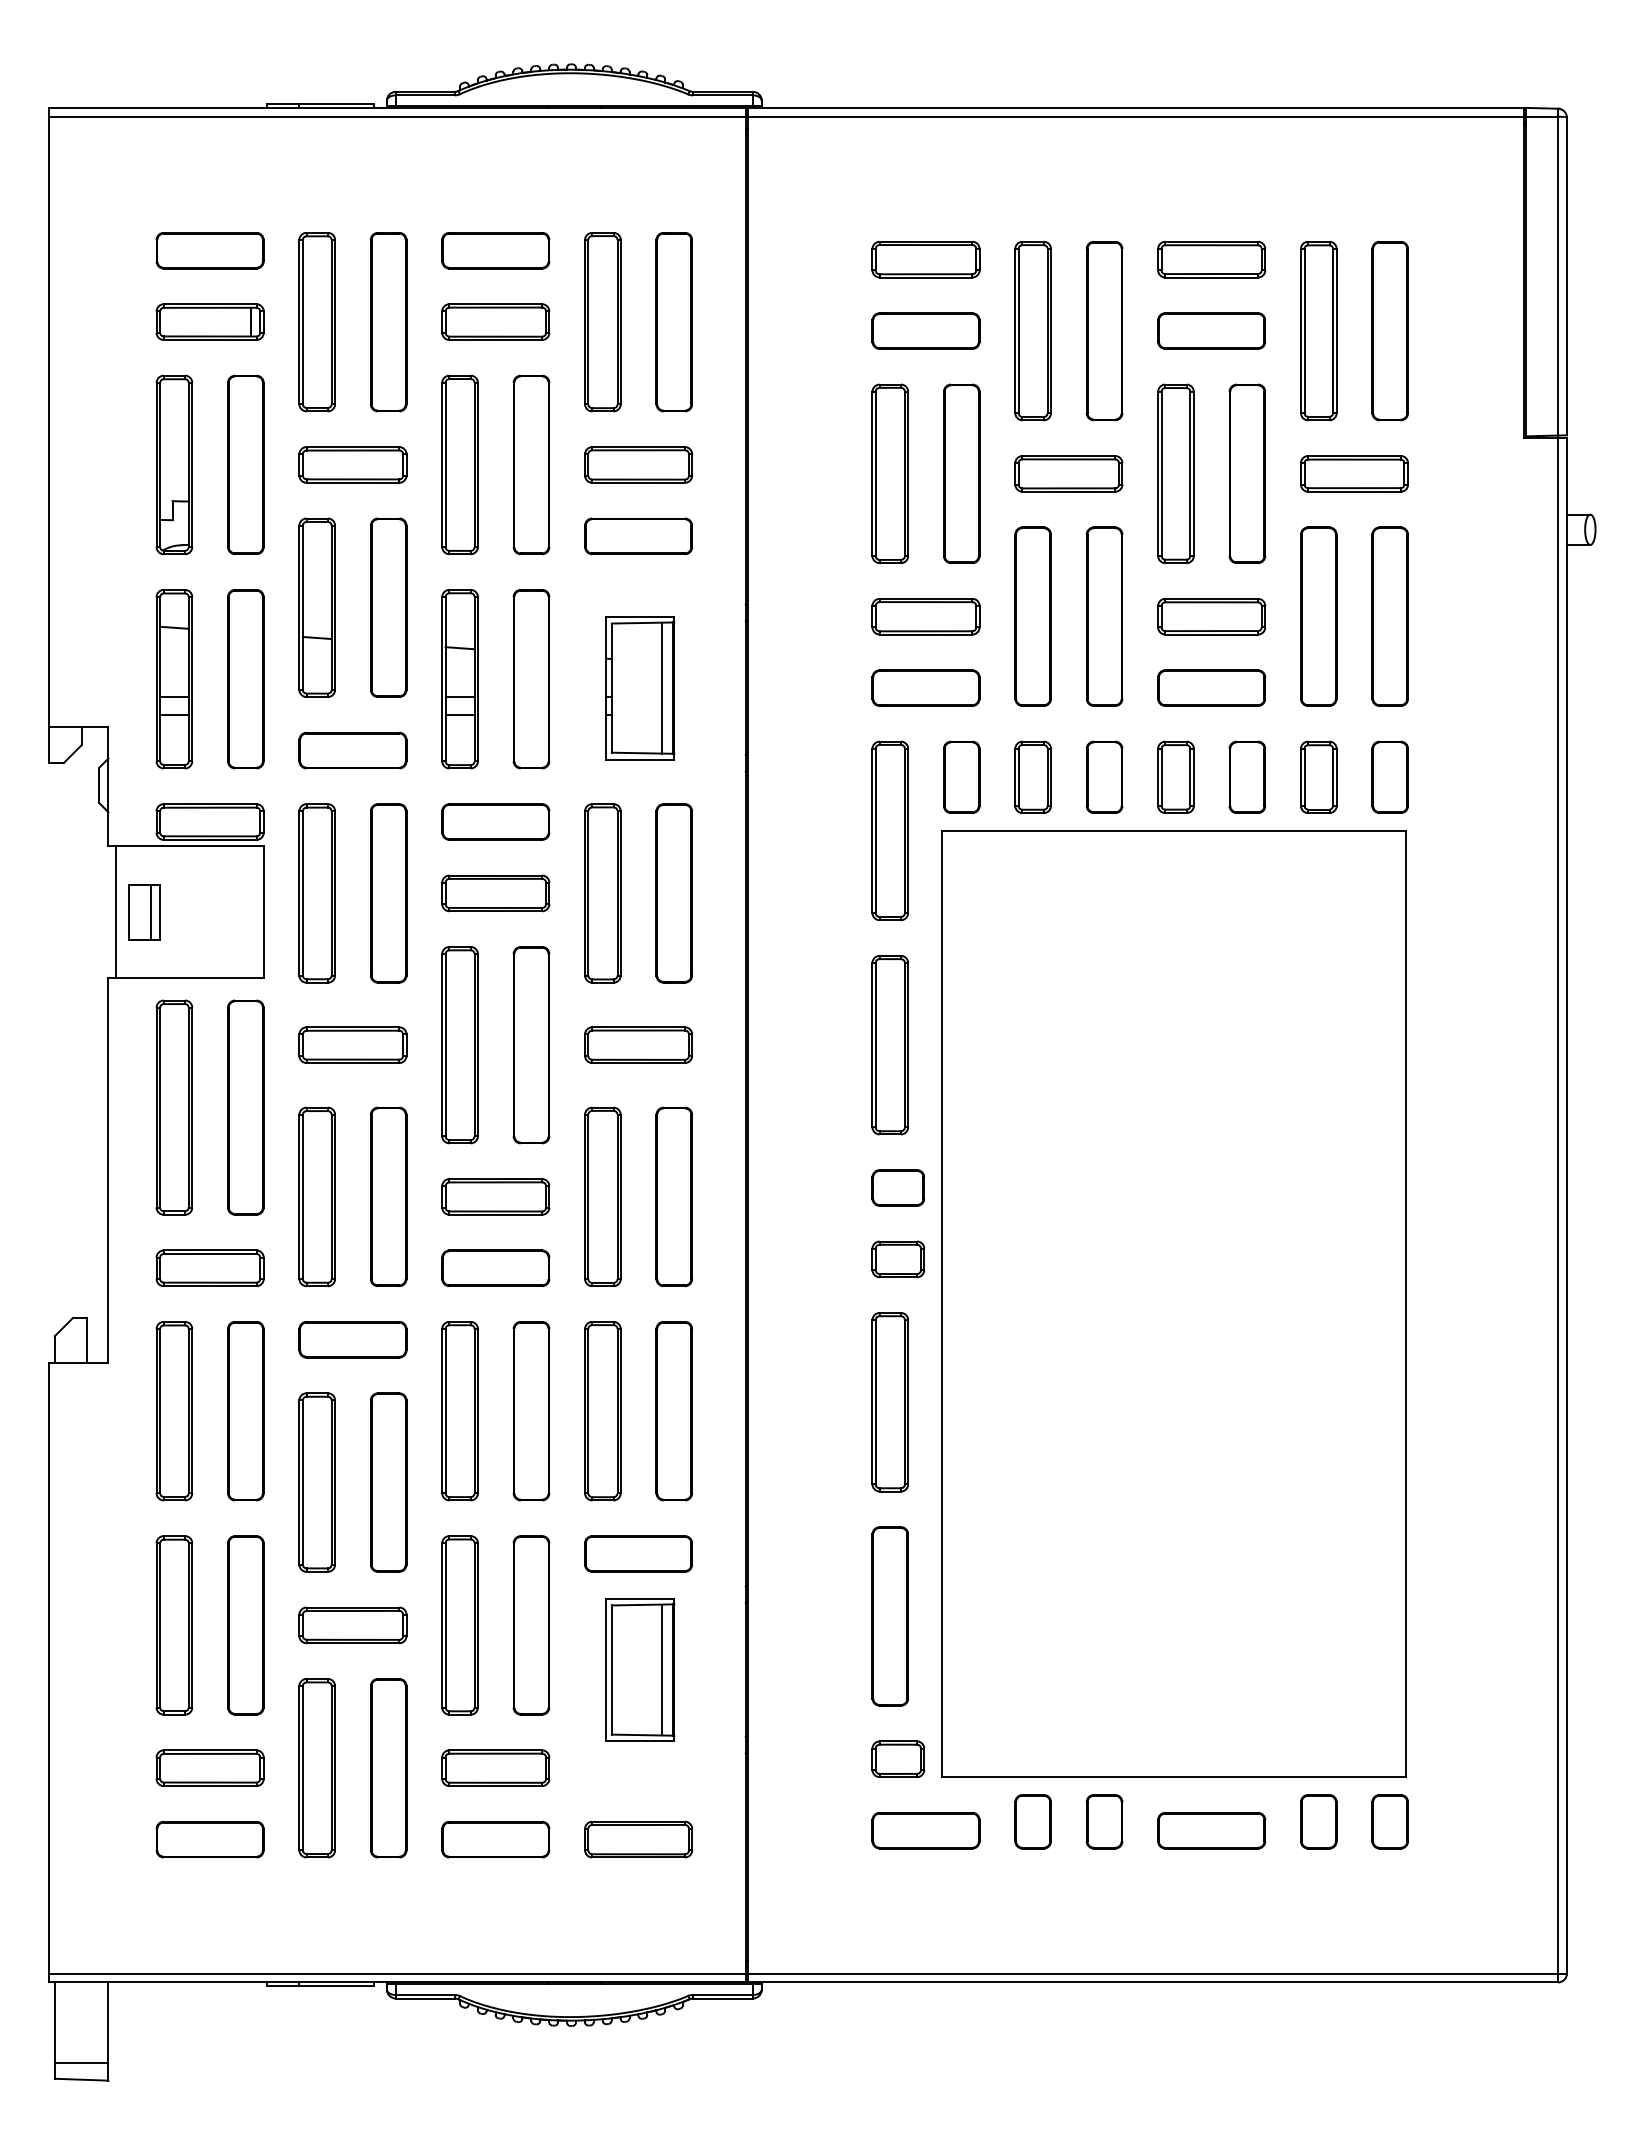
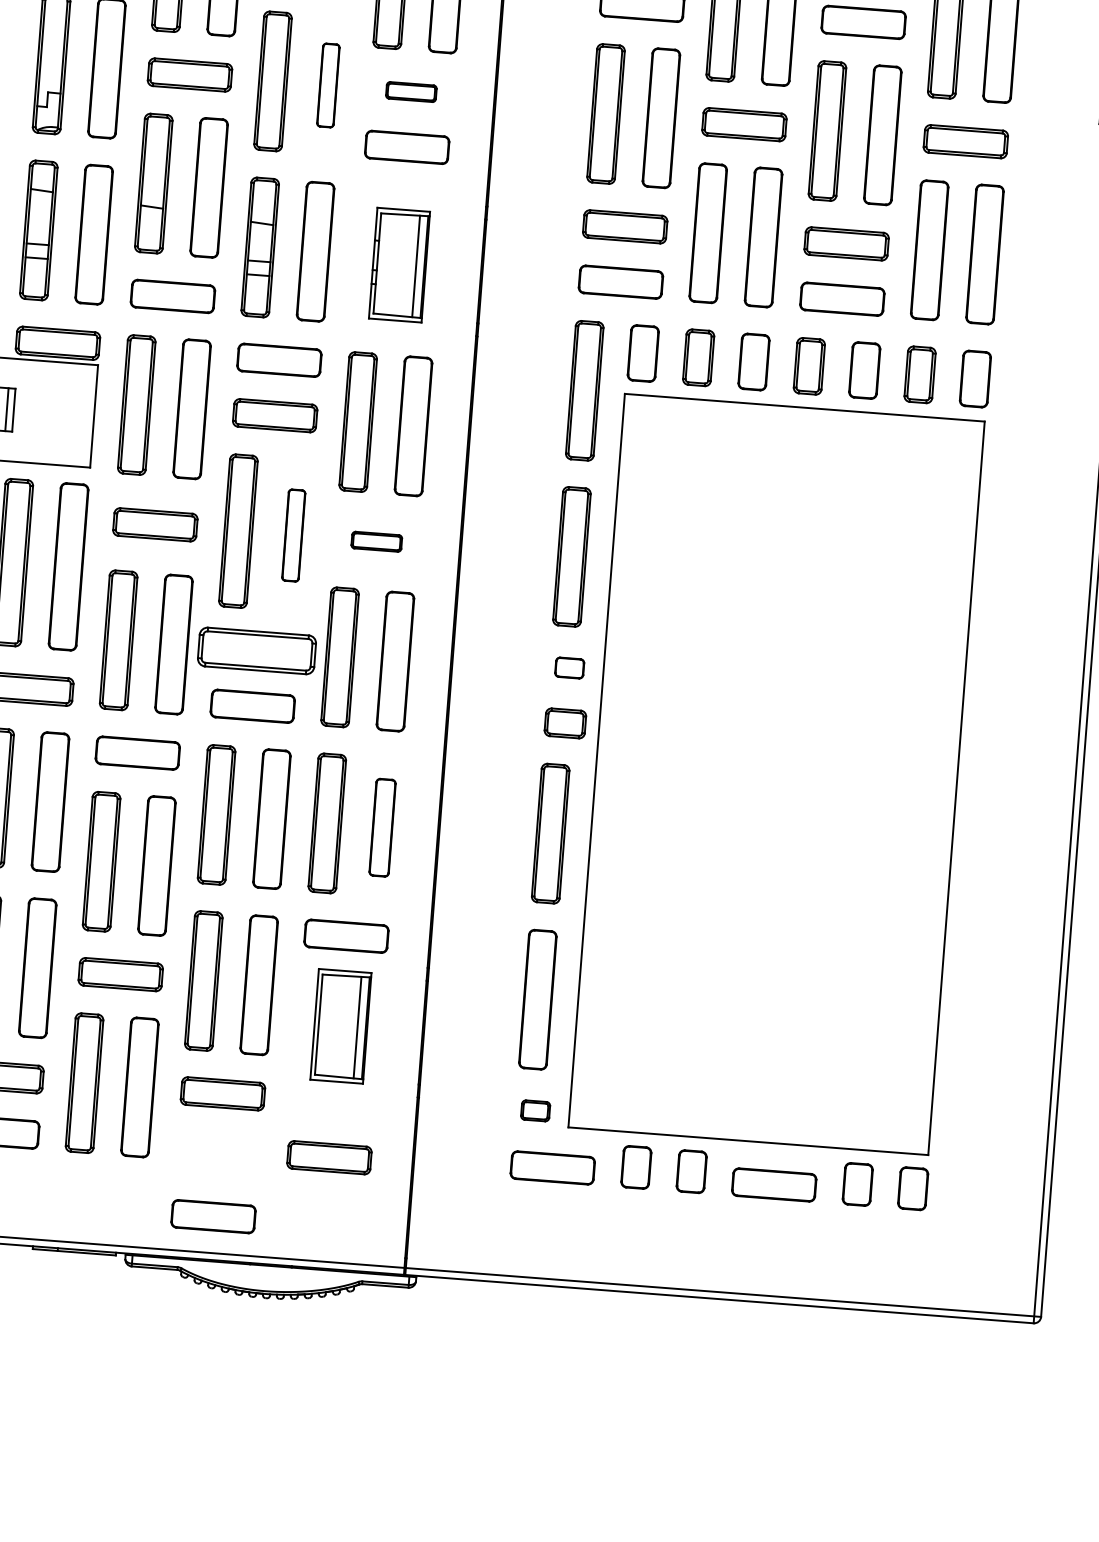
part: (531, 464) -> (328, 85), size x0.6
part: (638, 464) -> (411, 91), size x0.6
part: (638, 1044) -> (376, 541), size x0.6
part: (531, 1045) -> (293, 535), size x0.6
part: (898, 1187) -> (569, 667), size x0.7
part: (495, 1196) -> (256, 650), size x1.4
part: (673, 1411) -> (382, 827), size x0.7
part: (898, 1758) -> (535, 1110), size x0.7
part: (495, 1839) -> (213, 1216), moved

